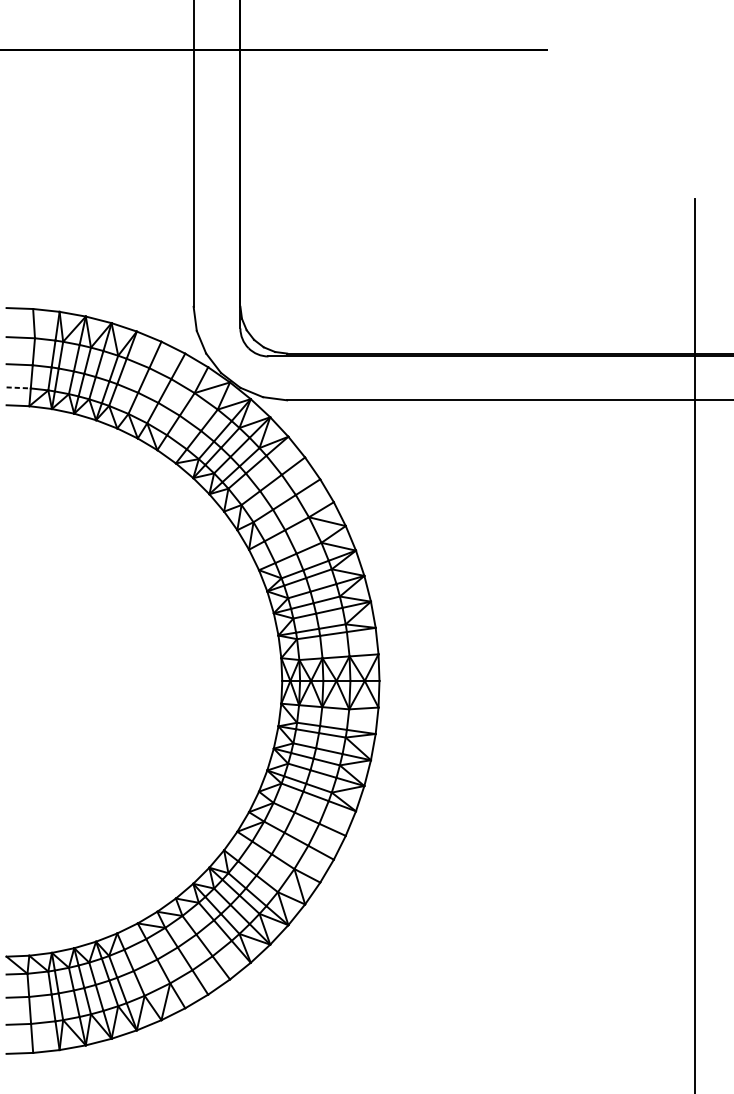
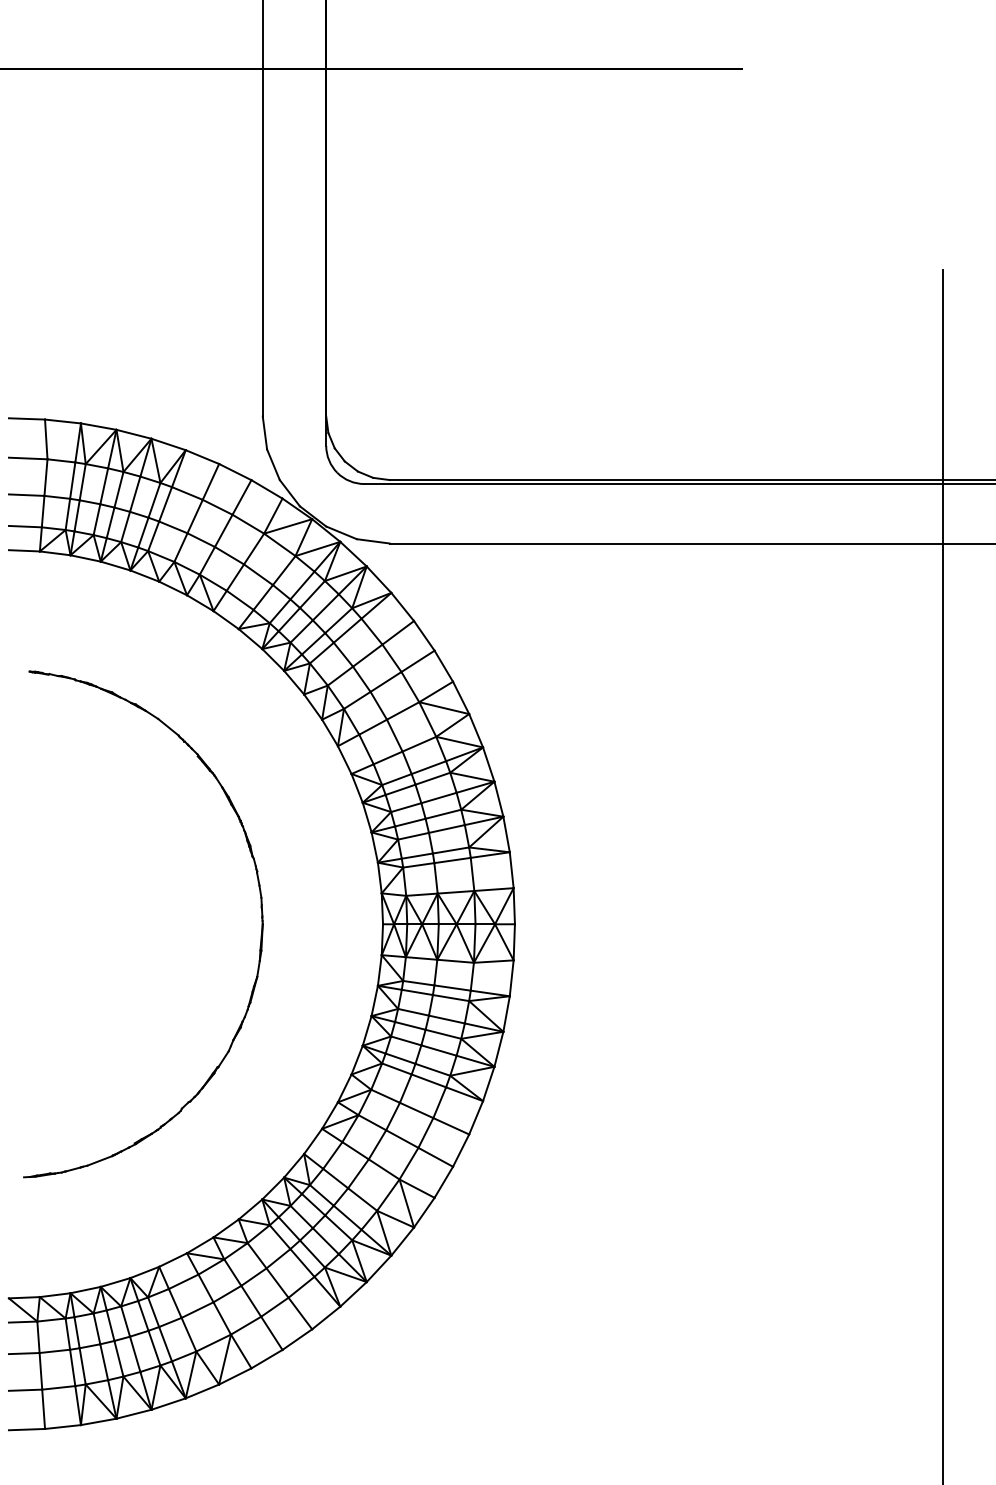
line: (18, 387) -> (25, 526), dashed -> solid
part: (191, 689) -> (260, 935), added

